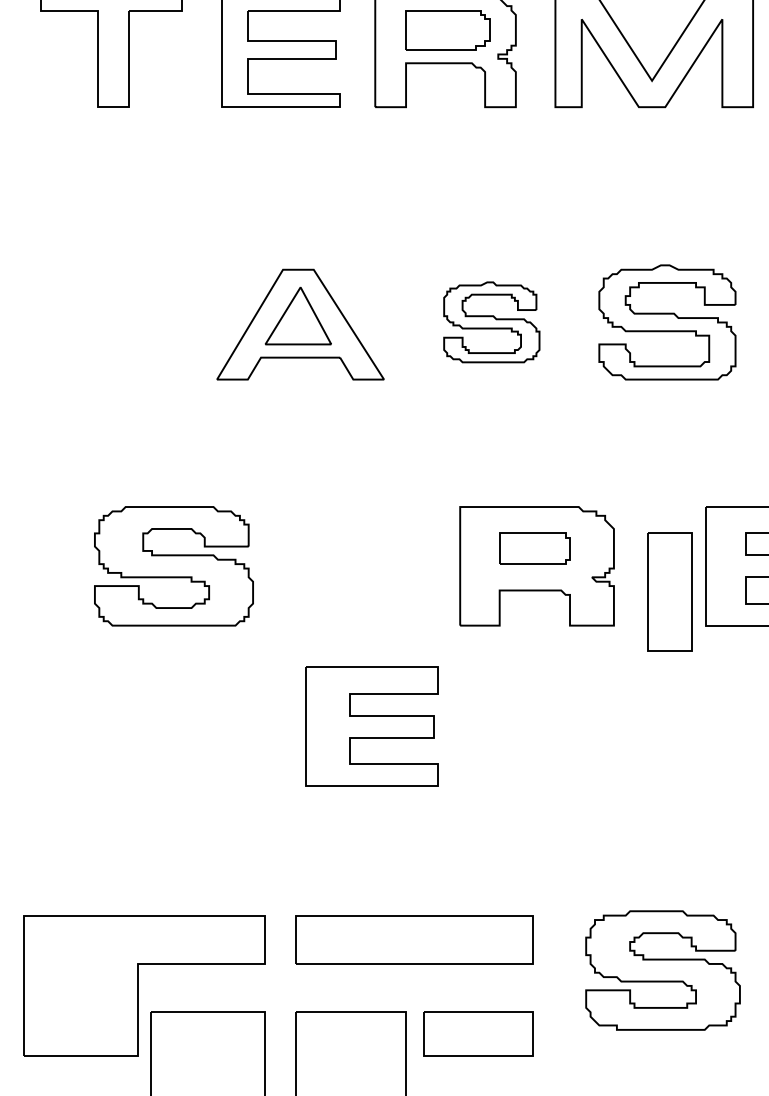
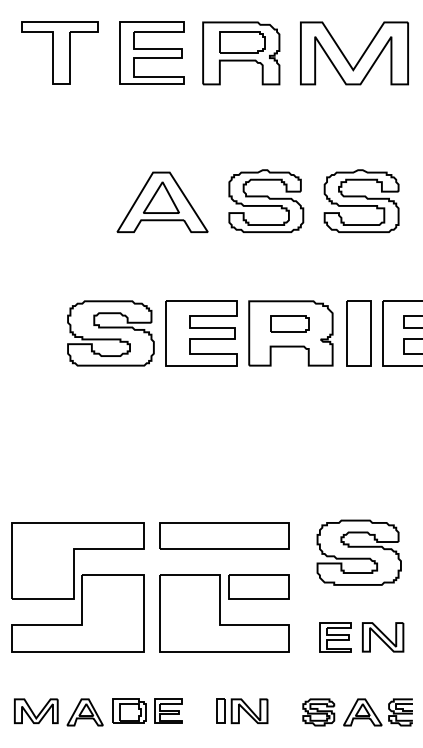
part: (492, 321) -> (266, 200), size x1.43
part: (173, 566) -> (110, 333), moved
part: (669, 592) -> (358, 333), moved
part: (372, 726) -> (201, 333), moved

